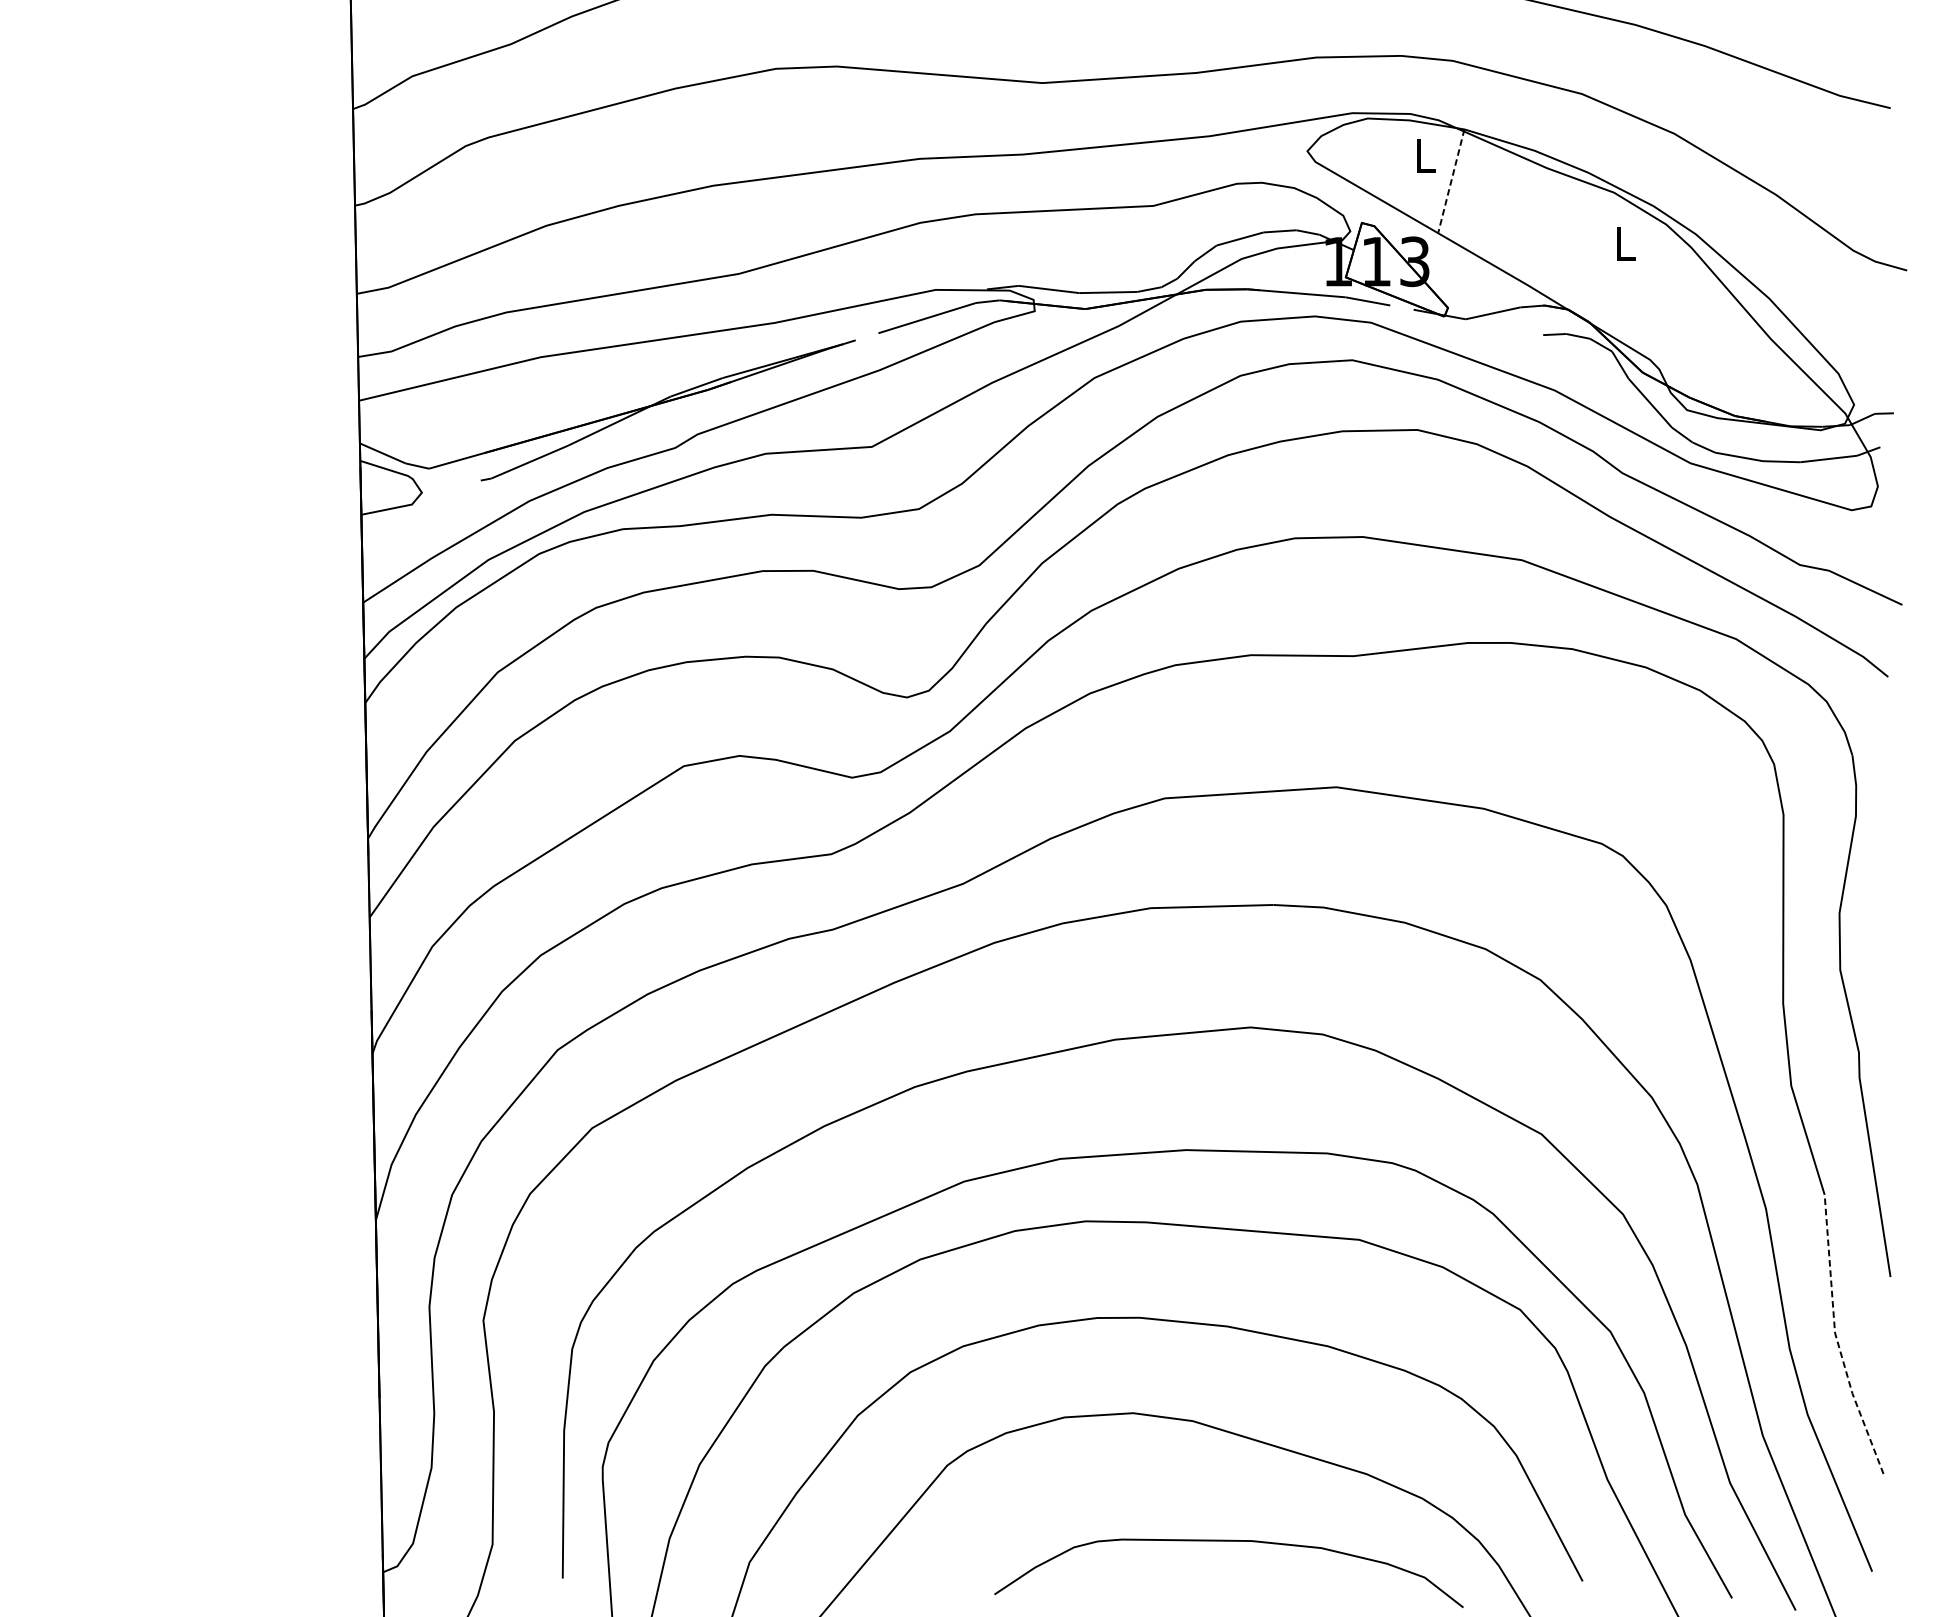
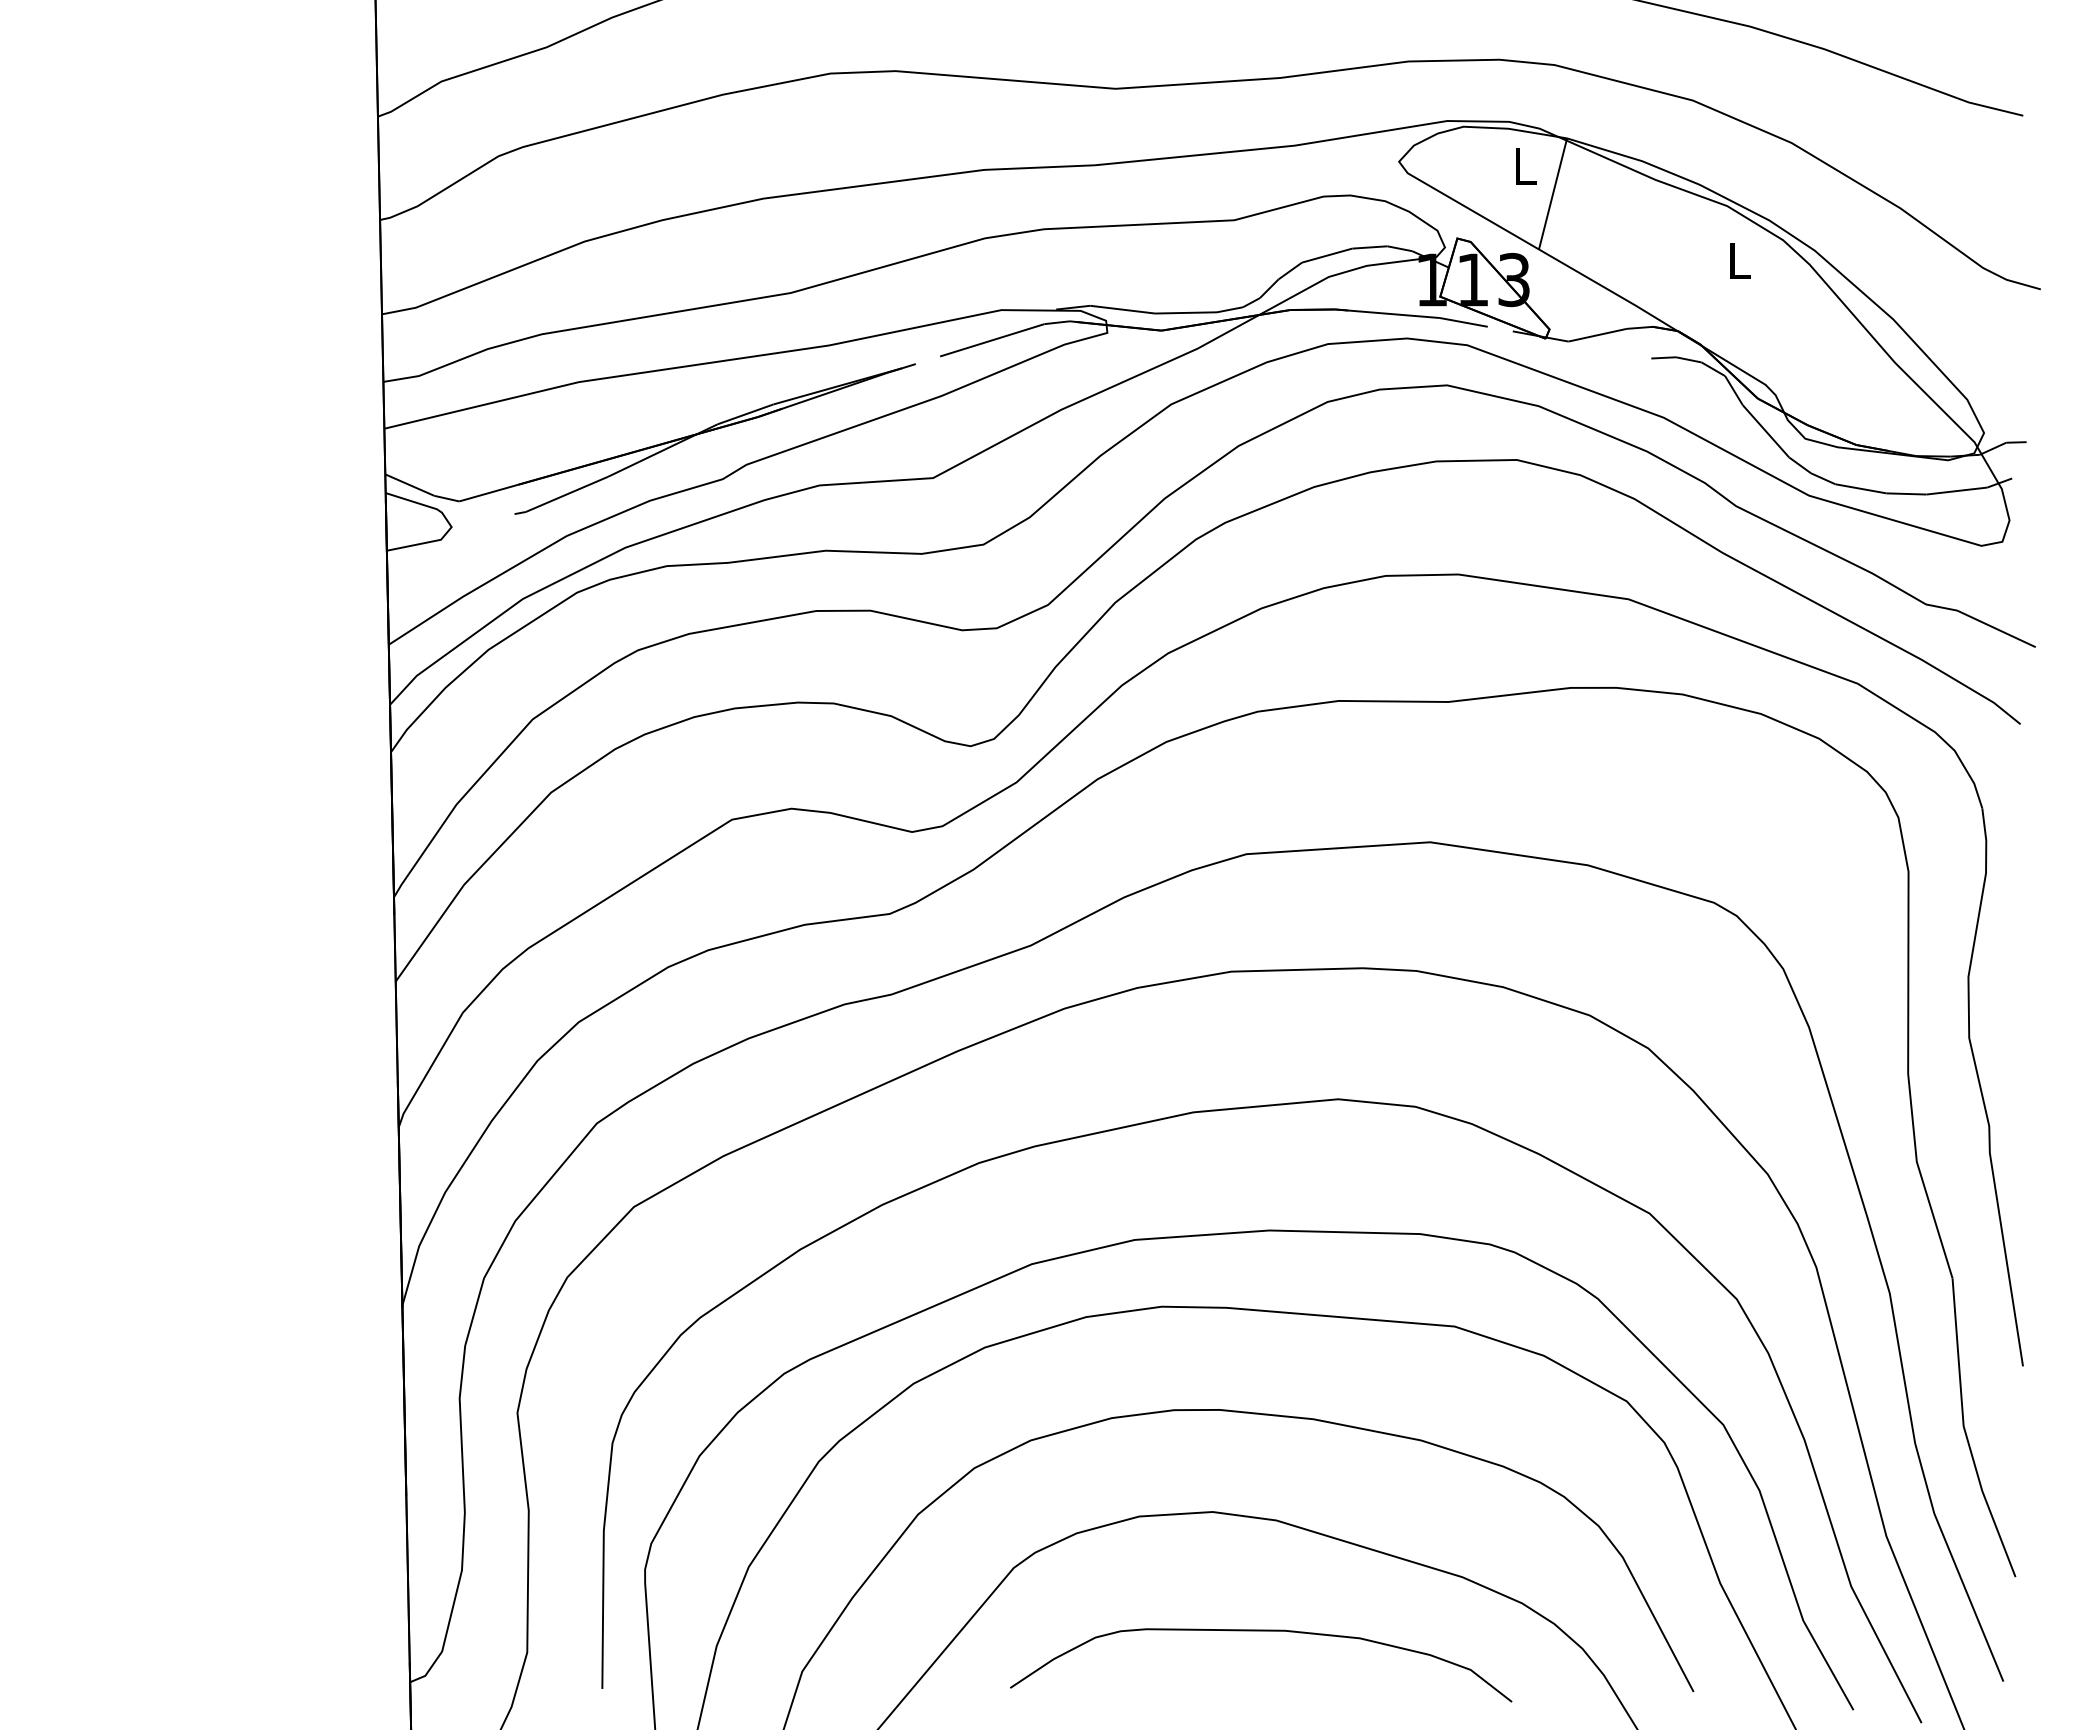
line: (1450, 181) -> (1552, 194), dashed -> solid
line: (1836, 1337) -> (1965, 1431), dashed -> solid
curve: (1229, 1541) -> (1261, 1631), moved

